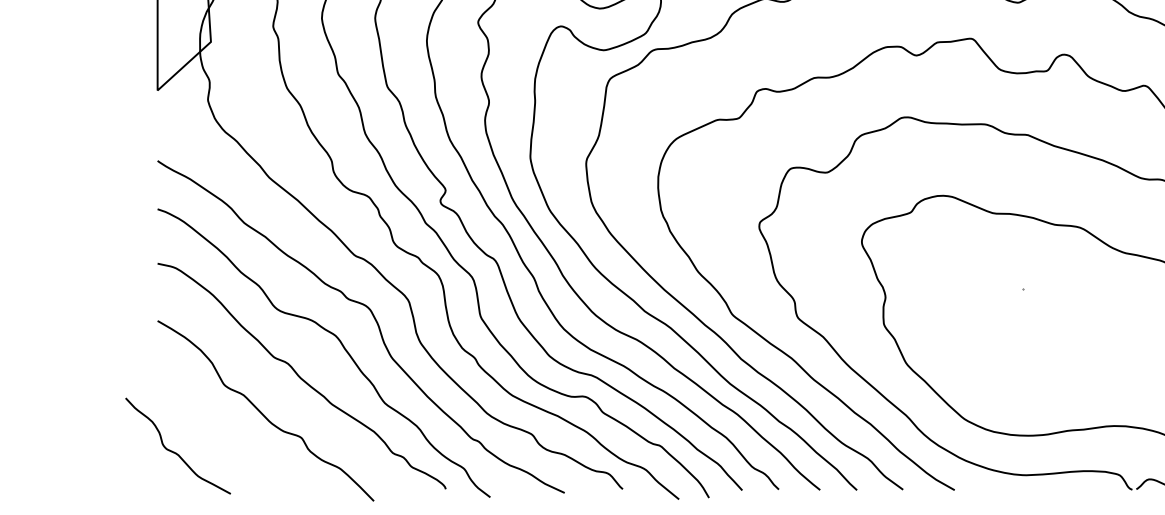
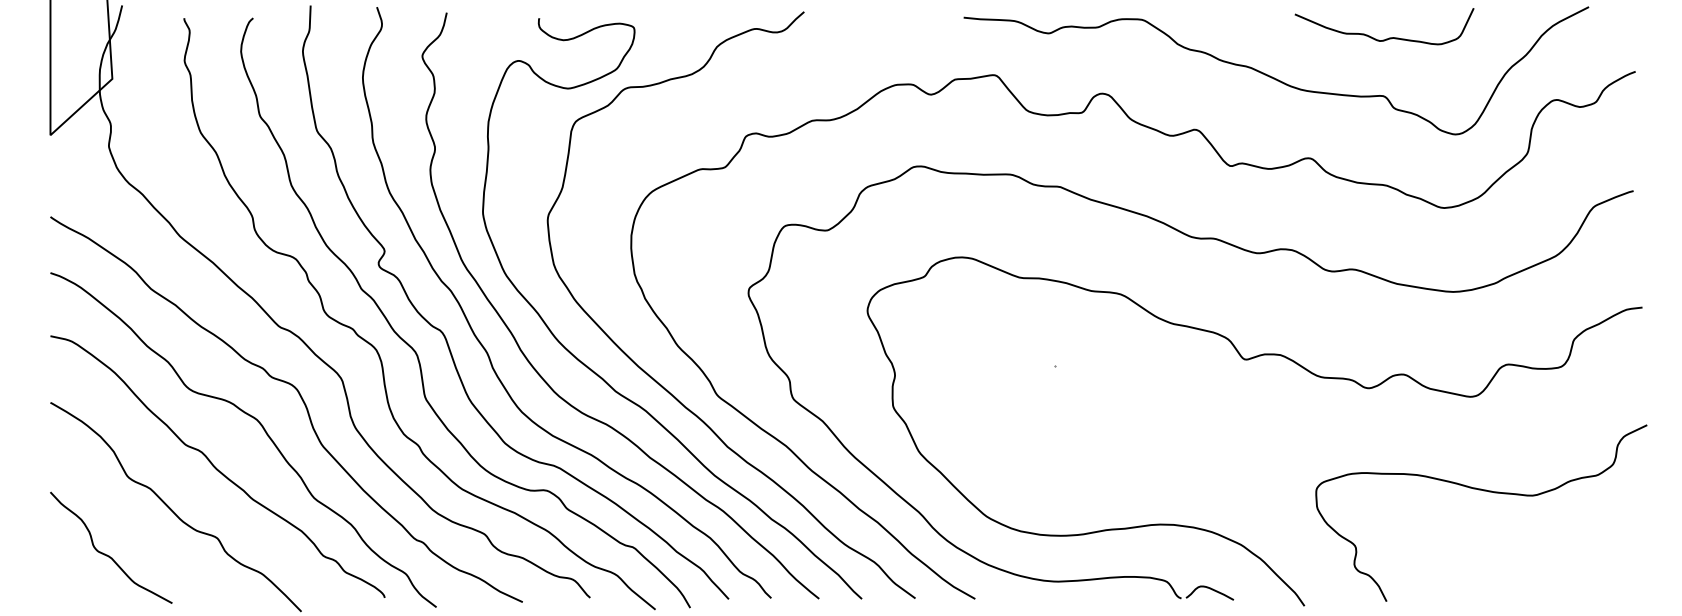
curve: (174, 451) -> (107, 554), moved

